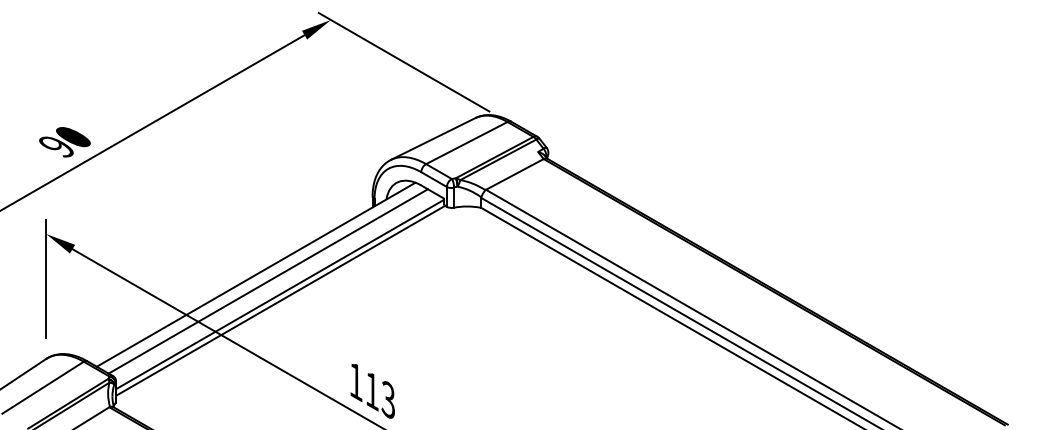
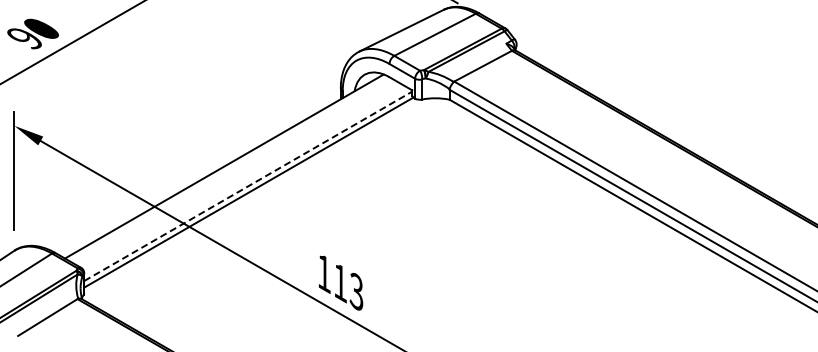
line: (267, 281) -> (235, 173), removed
line: (280, 294) -> (248, 186), solid -> dashed

